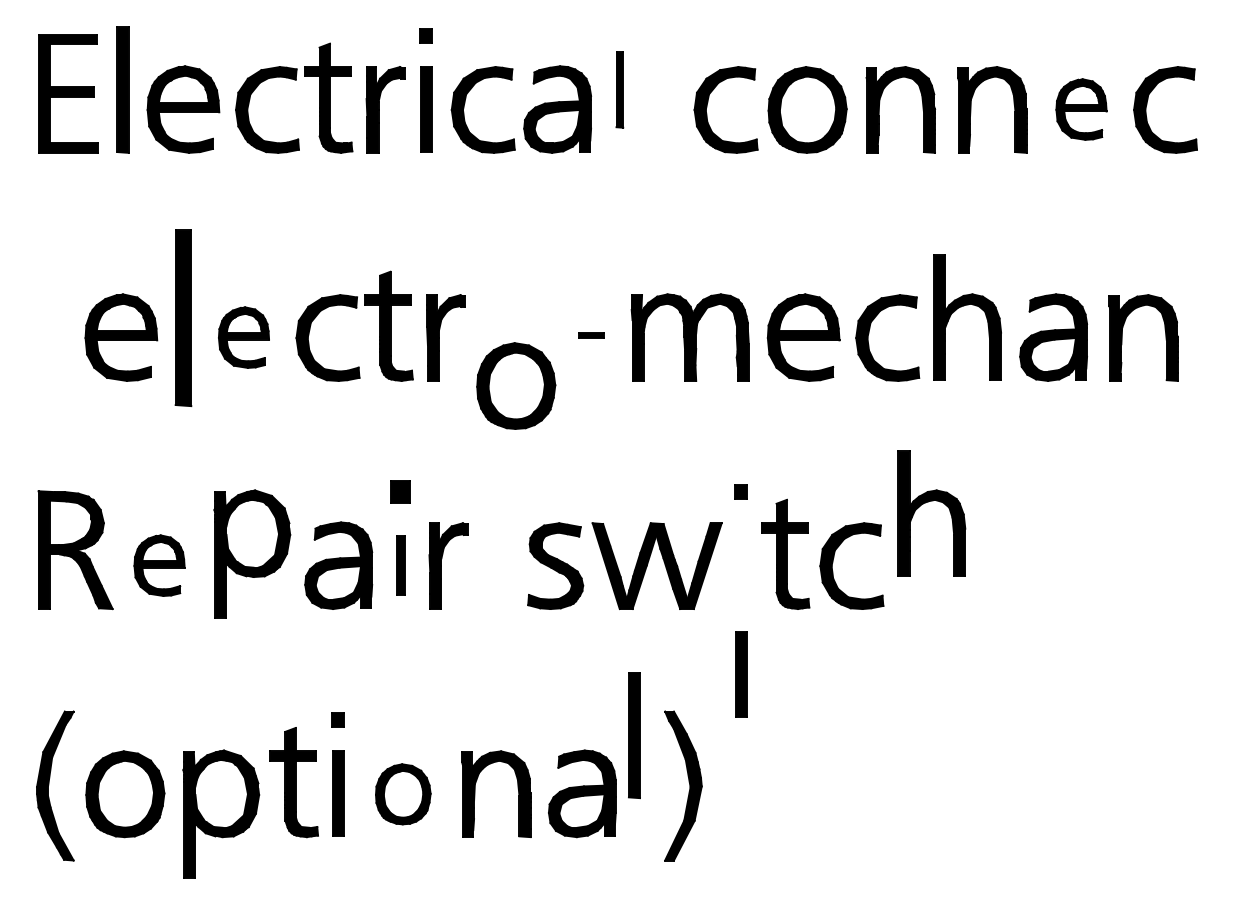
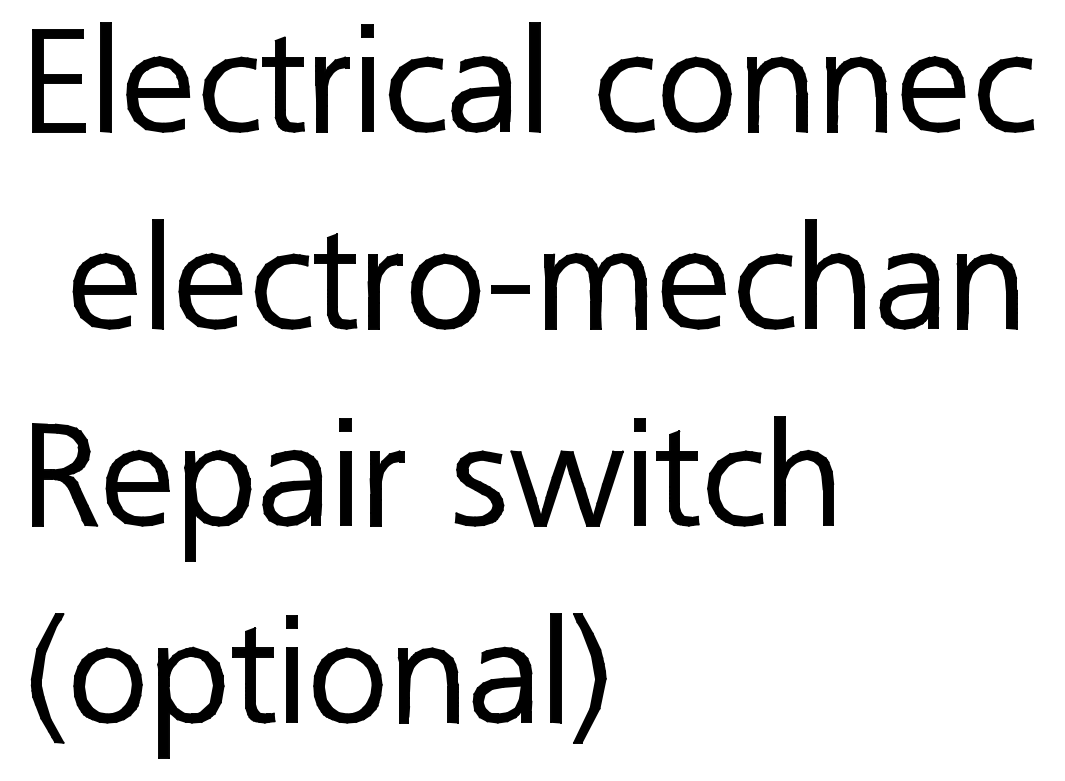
part: (619, 89) -> (534, 77), size x1.67
part: (1081, 109) -> (933, 94), size x1.43
part: (183, 317) -> (158, 273), size x0.71
part: (591, 335) -> (510, 289), size x1.67
part: (243, 337) -> (210, 291), size x1.43
part: (516, 385) -> (445, 291), moved
part: (399, 491) -> (344, 424), size x0.62
part: (928, 502) -> (801, 461), moved
part: (252, 553) -> (217, 505), moved
part: (159, 565) -> (137, 488), size x1.43
part: (400, 565) -> (345, 488), size x1.43
part: (741, 674) -> (639, 488), moved
part: (634, 735) -> (556, 668), moved
part: (403, 794) -> (348, 685), size x1.43

